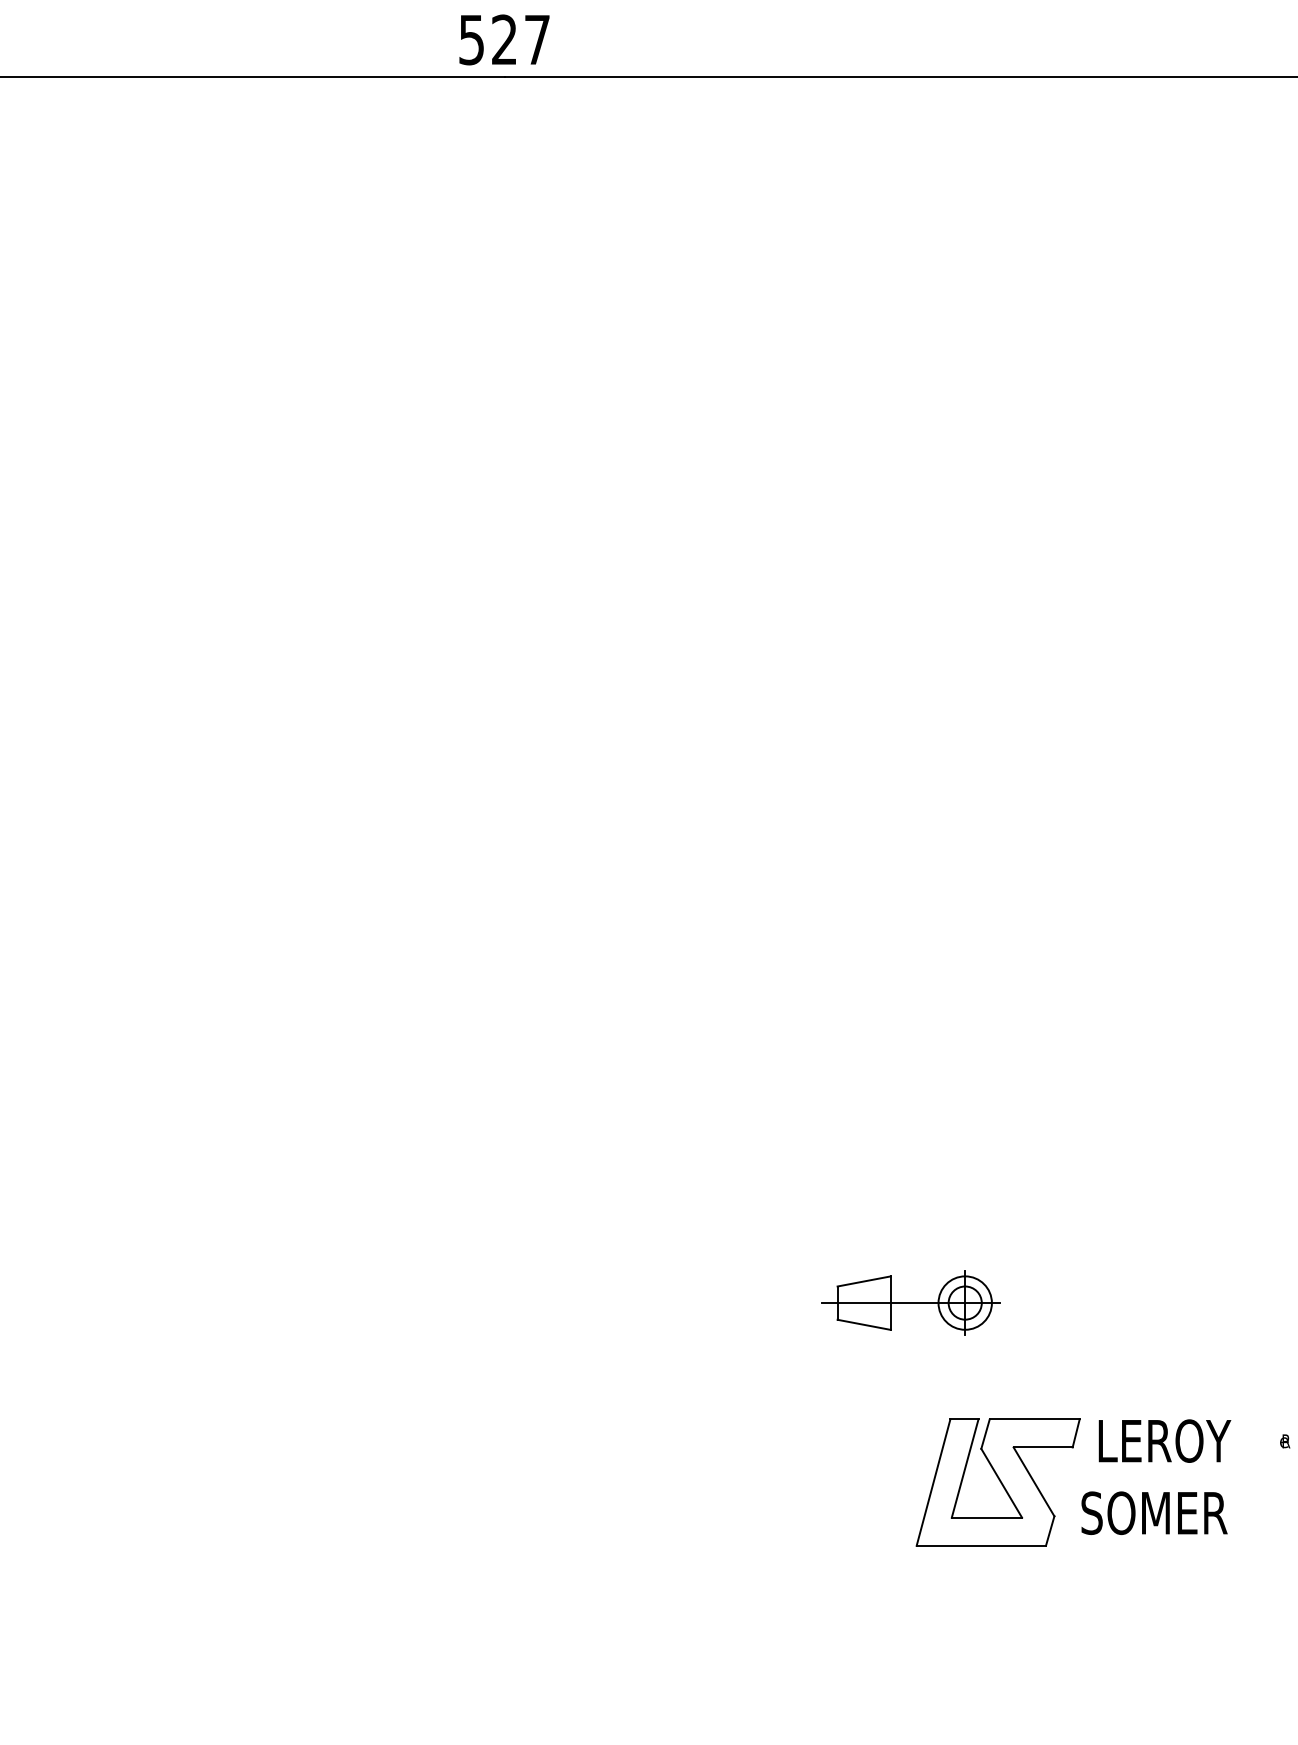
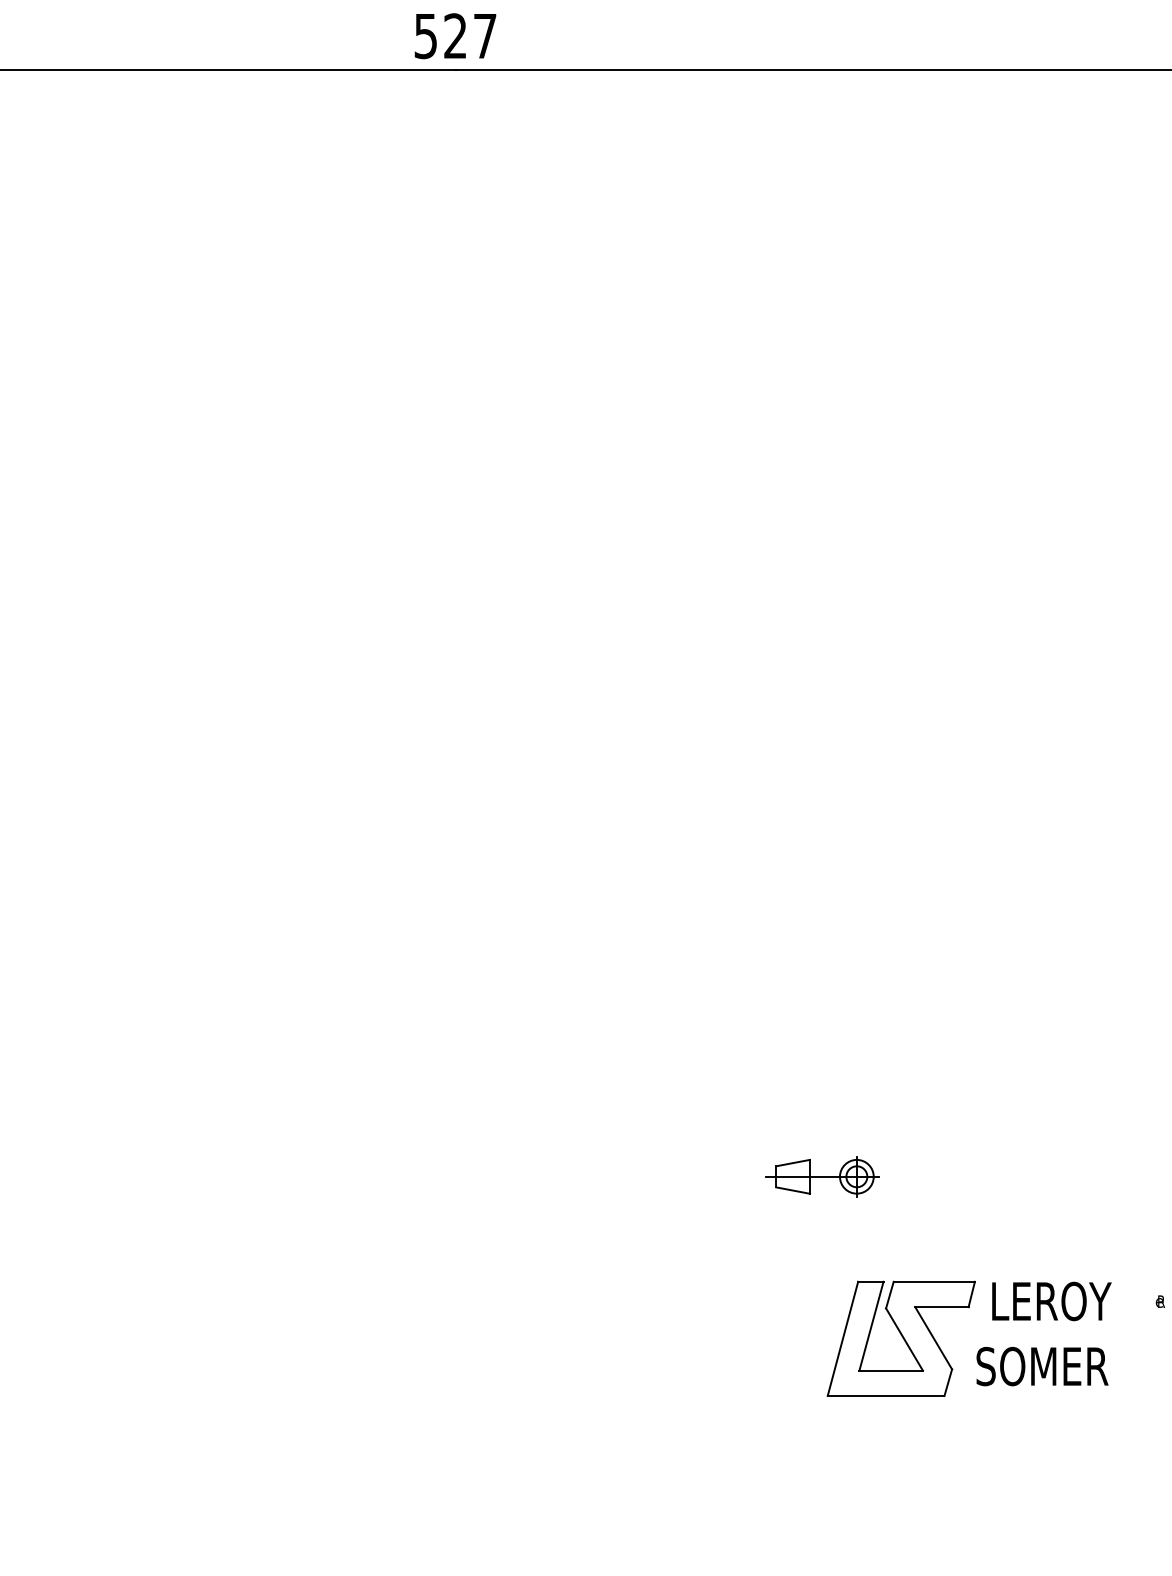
part: (910, 1302) -> (822, 1176), size x0.7

